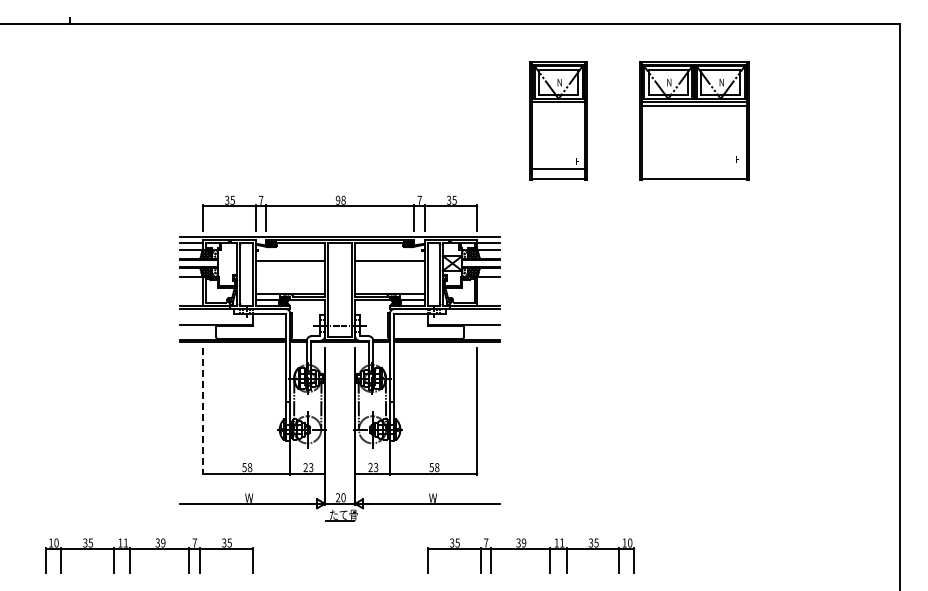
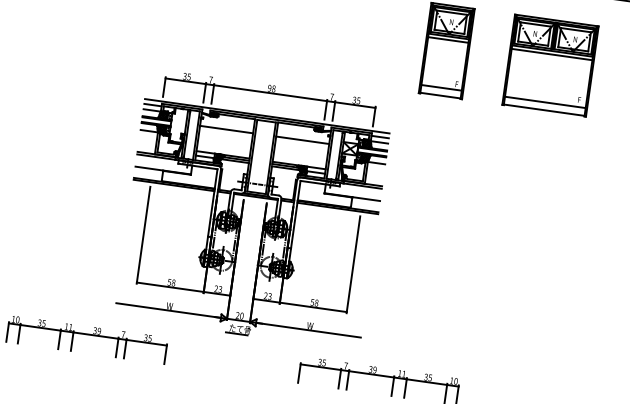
line: (558, 106) -> (448, 40), added
line: (694, 168) -> (545, 102), added
line: (202, 412) -> (143, 235), dashed -> solid

